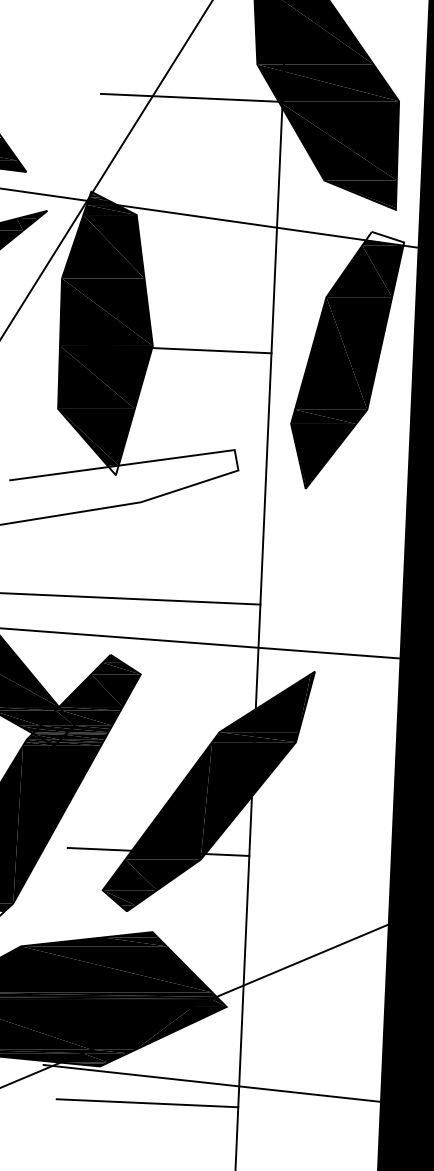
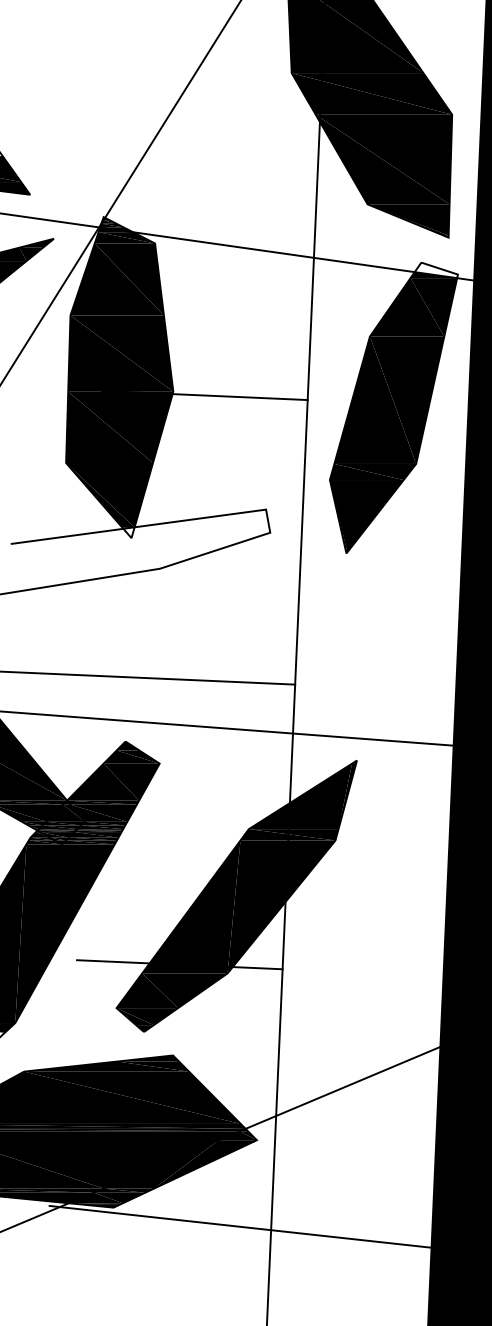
line: (191, 97) -> (217, 110), removed
line: (147, 1102) -> (167, 1248), removed

